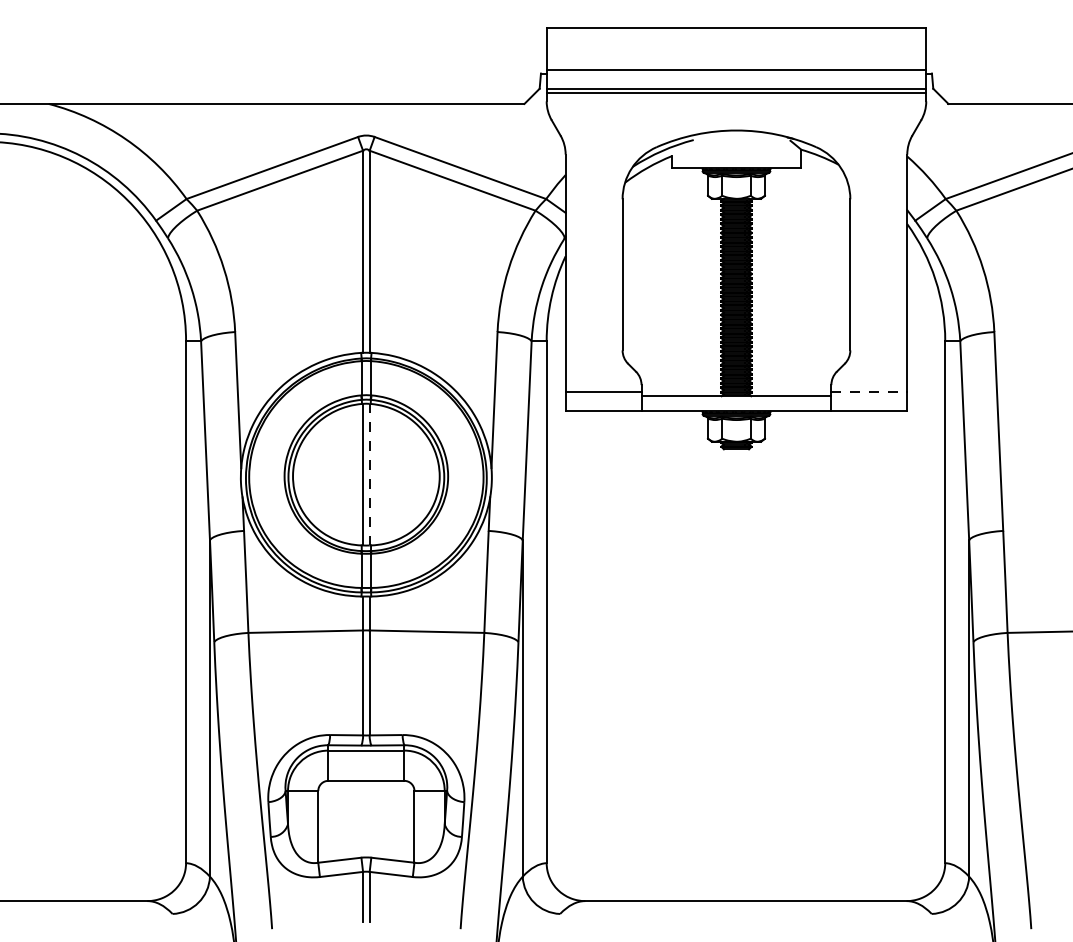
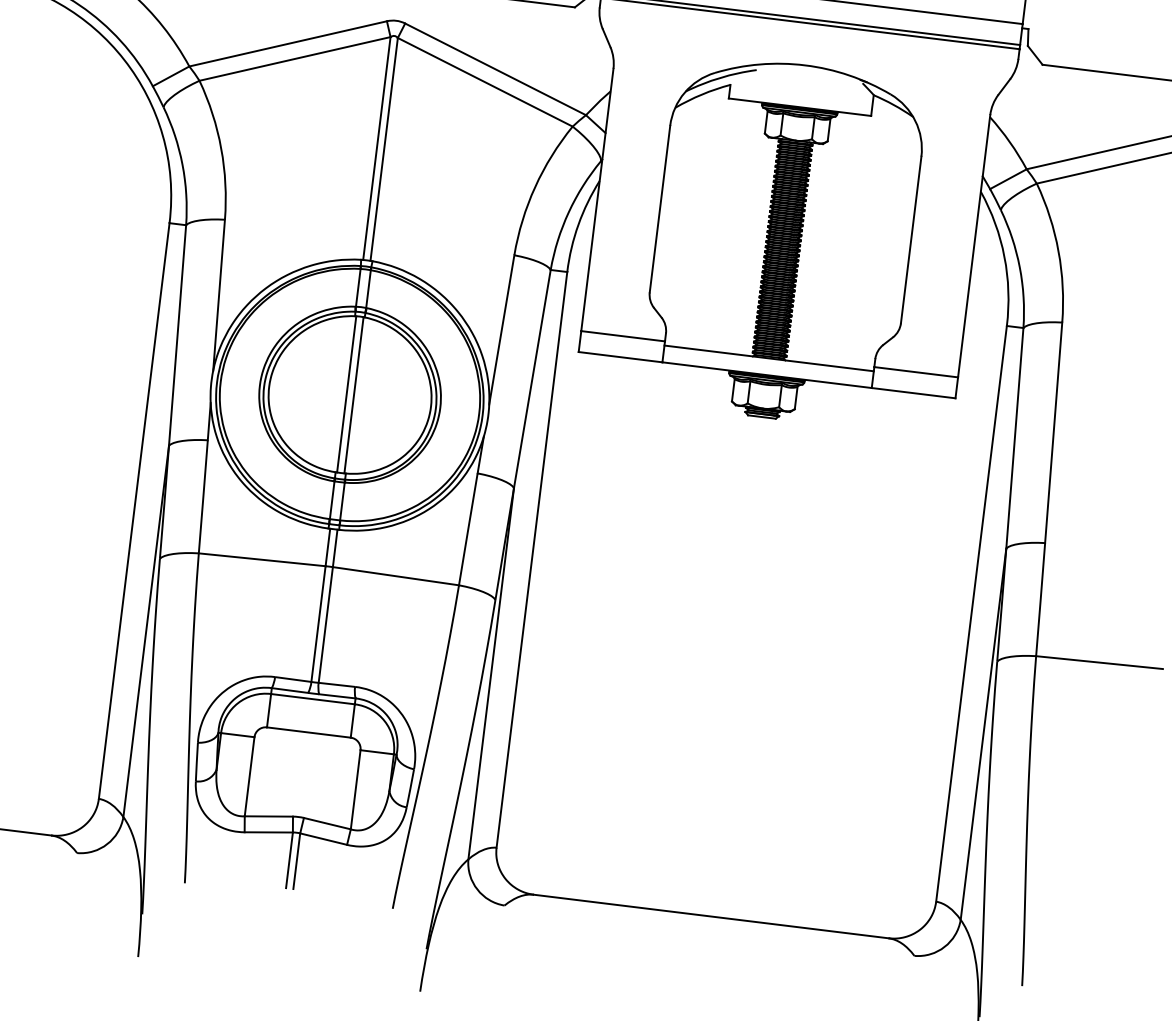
line: (869, 392) -> (916, 372), dashed -> solid
line: (369, 474) -> (353, 395), dashed -> solid

